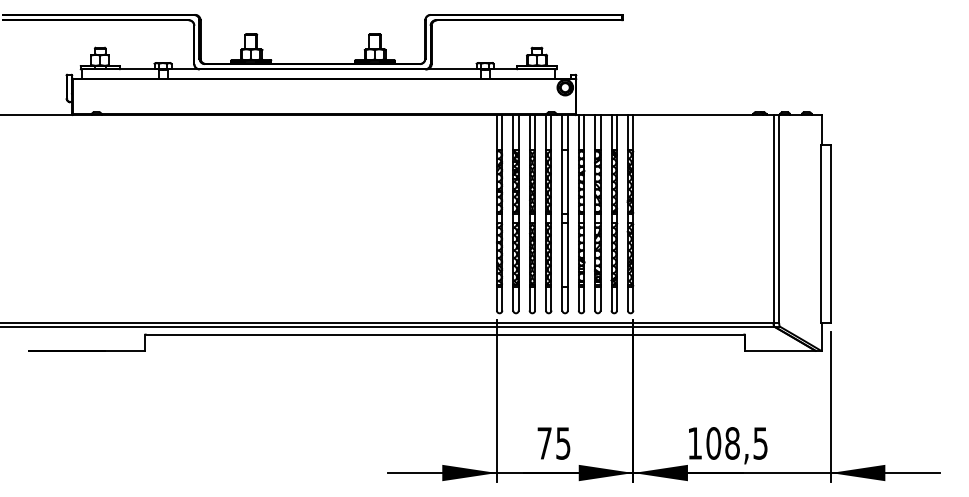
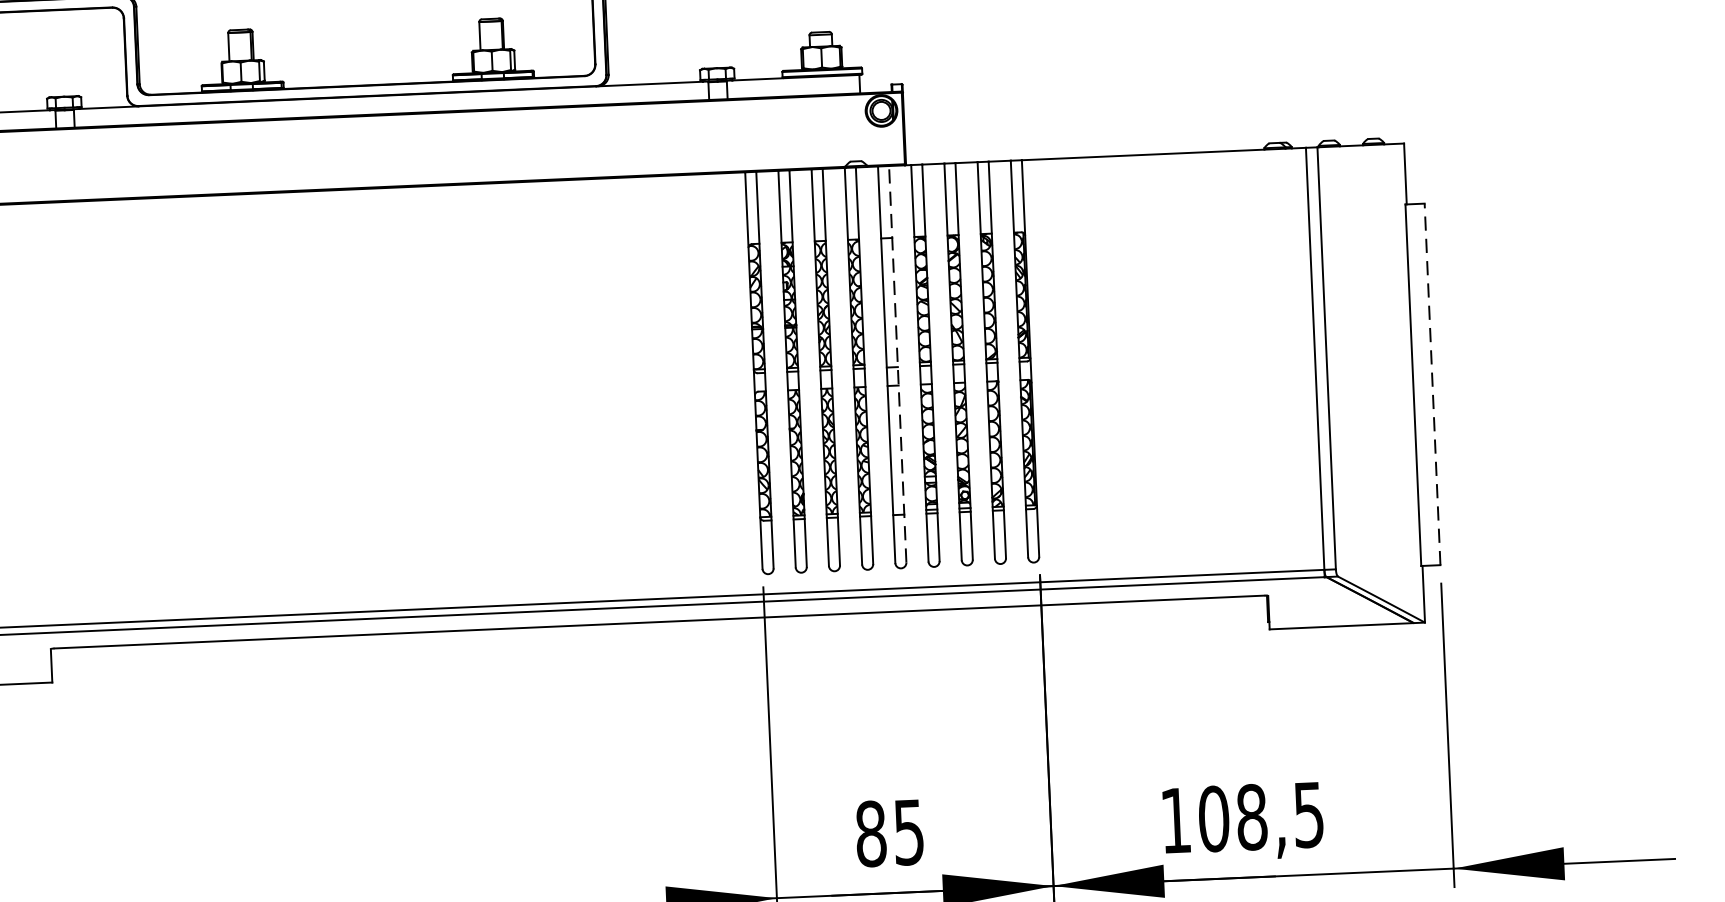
line: (567, 212) -> (896, 363), solid -> dashed
line: (830, 233) -> (1432, 383), solid -> dashed
text: (544, 443) -> (870, 834), 75 -> 85

